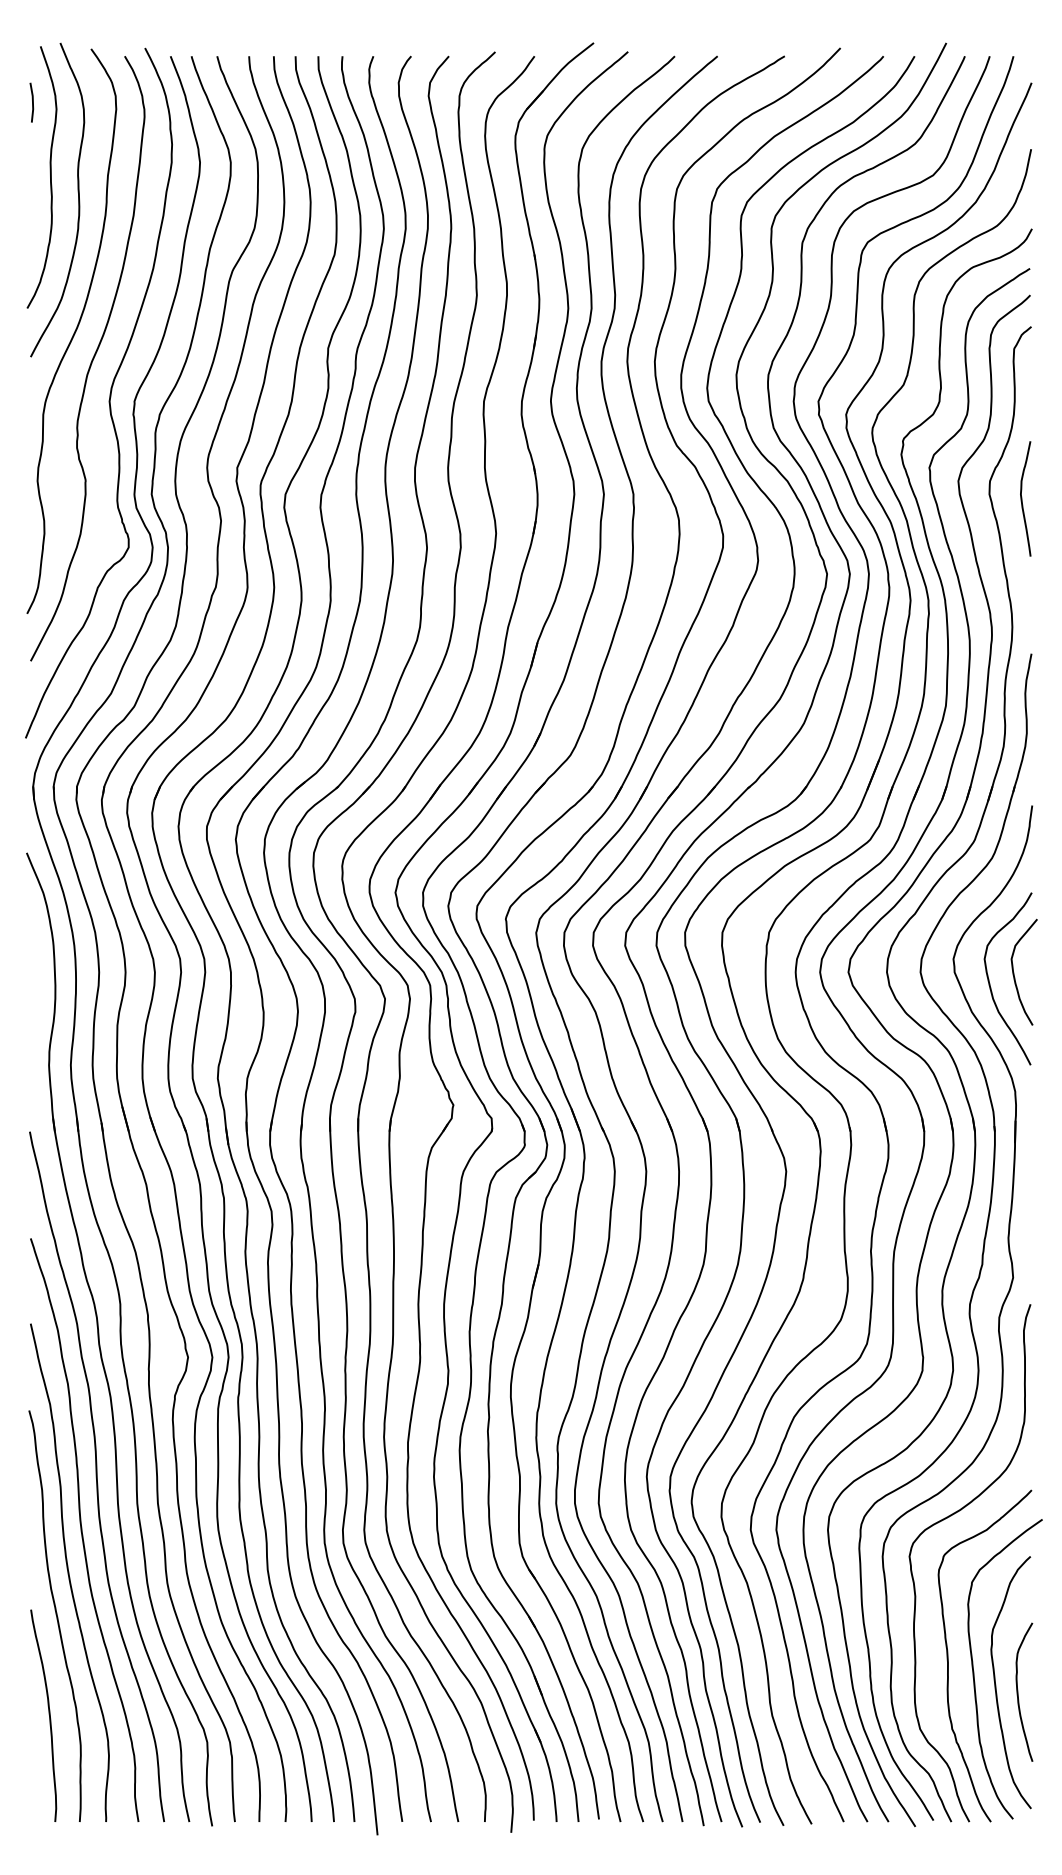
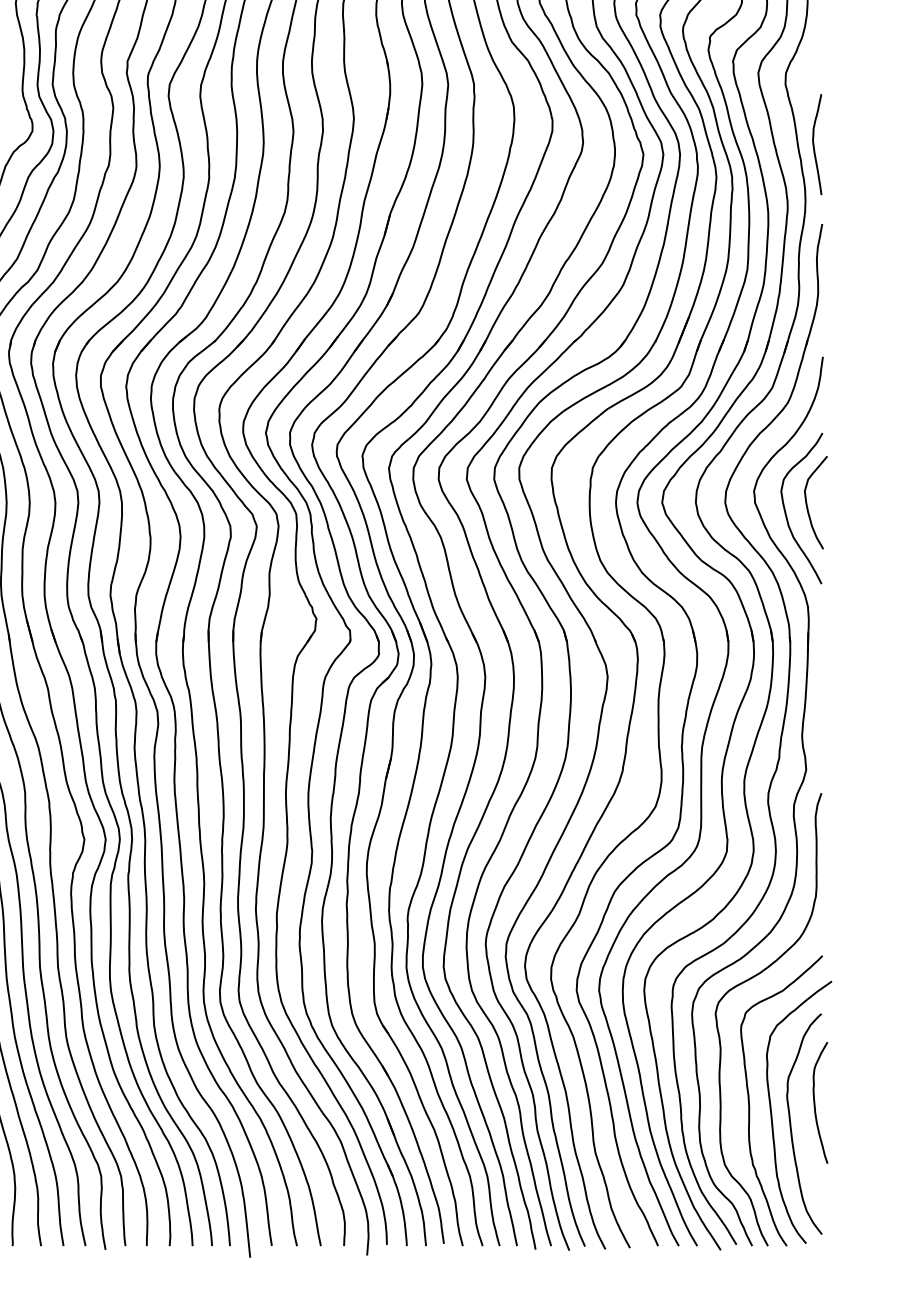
curve: (1022, 498) -> (814, 144), moved
curve: (1018, 1691) -> (815, 1102), moved

